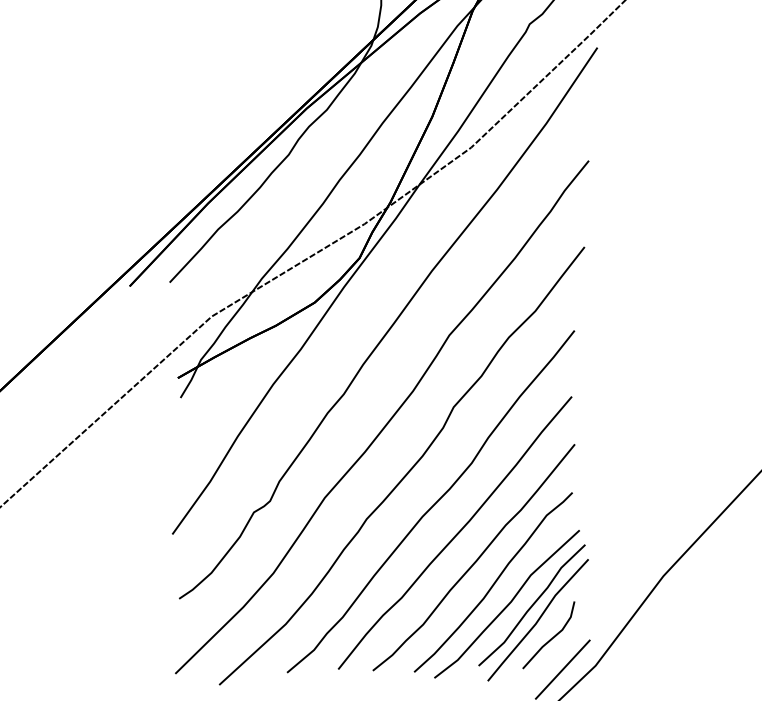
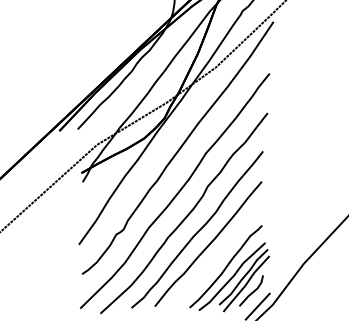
curve: (474, 560) -> (217, 256), removed

